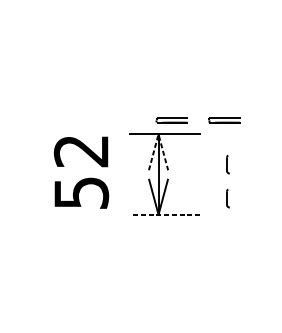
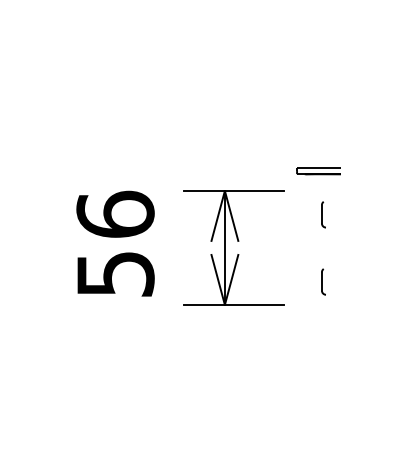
part: (171, 120) -> (243, 171), removed
line: (158, 134) -> (224, 190), dashed -> solid
text: (81, 150) -> (115, 213), 52 -> 56
part: (228, 164) -> (323, 214), moved
line: (165, 214) -> (234, 304), dashed -> solid

